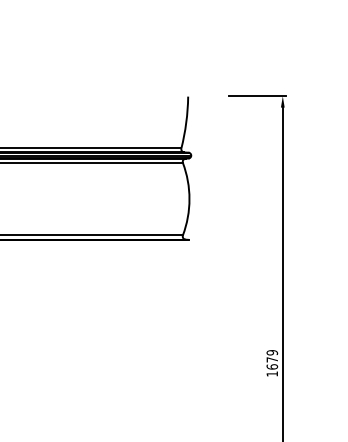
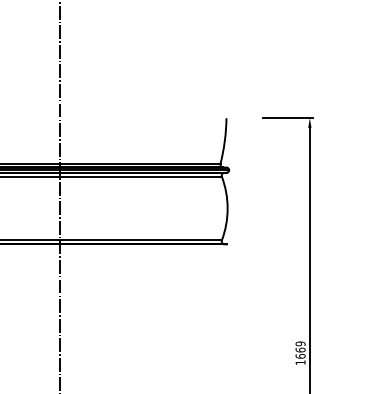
text: (272, 359) -> (300, 349), 1679 -> 1669

